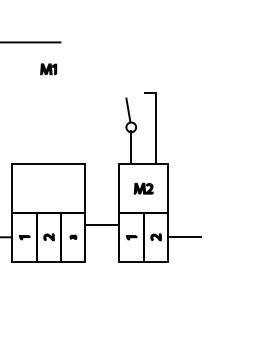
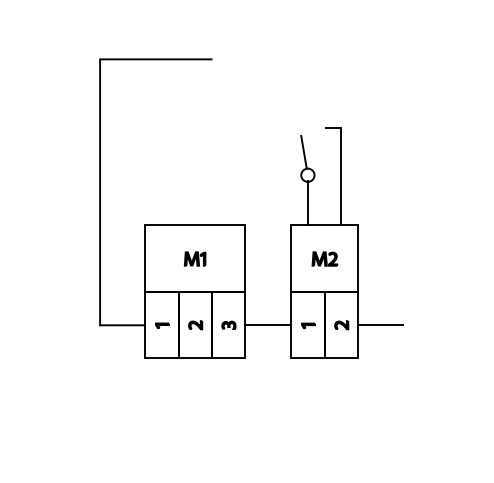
part: (48, 68) -> (194, 258), moved
line: (101, 224) -> (267, 325), moved
part: (73, 236) -> (228, 324), size x1.67

